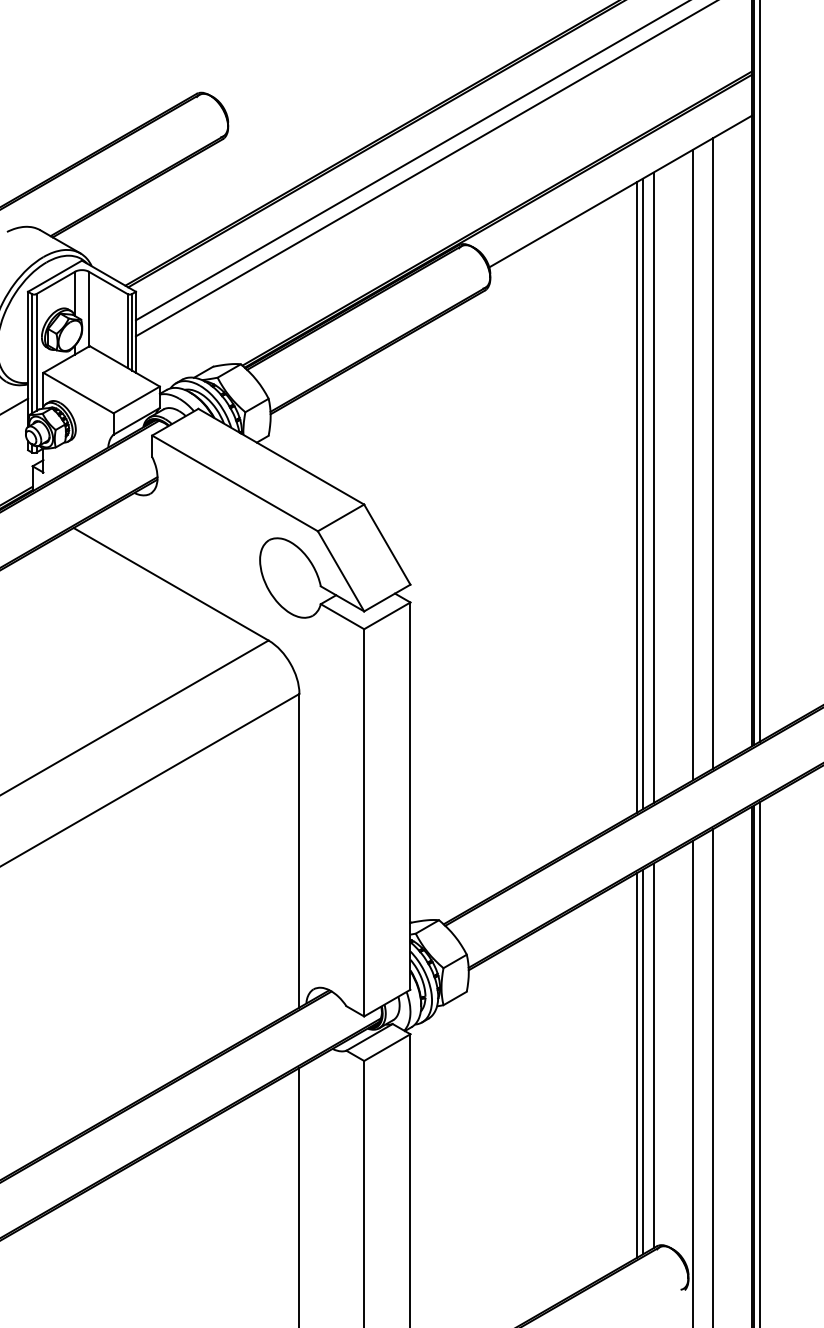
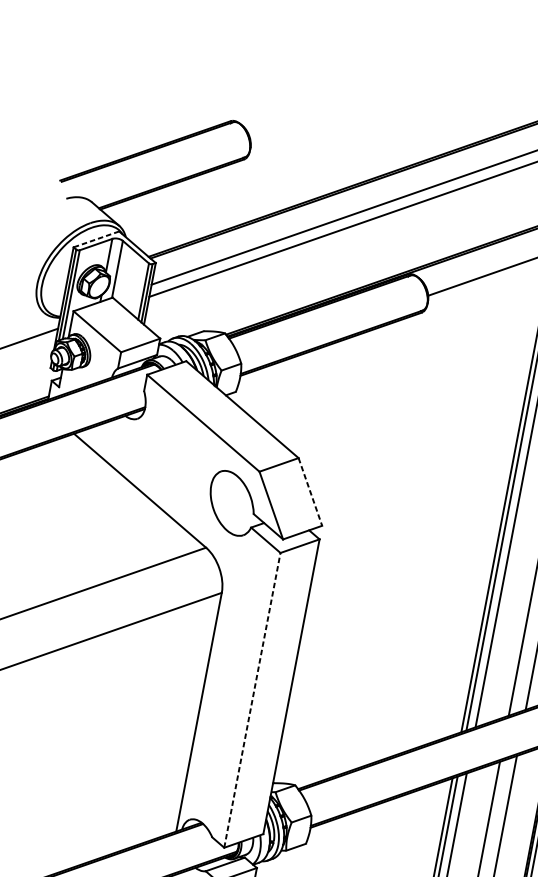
line: (54, 276) -> (96, 239), solid -> dashed
line: (387, 545) -> (310, 492), solid -> dashed
line: (364, 822) -> (252, 700), solid -> dashed

